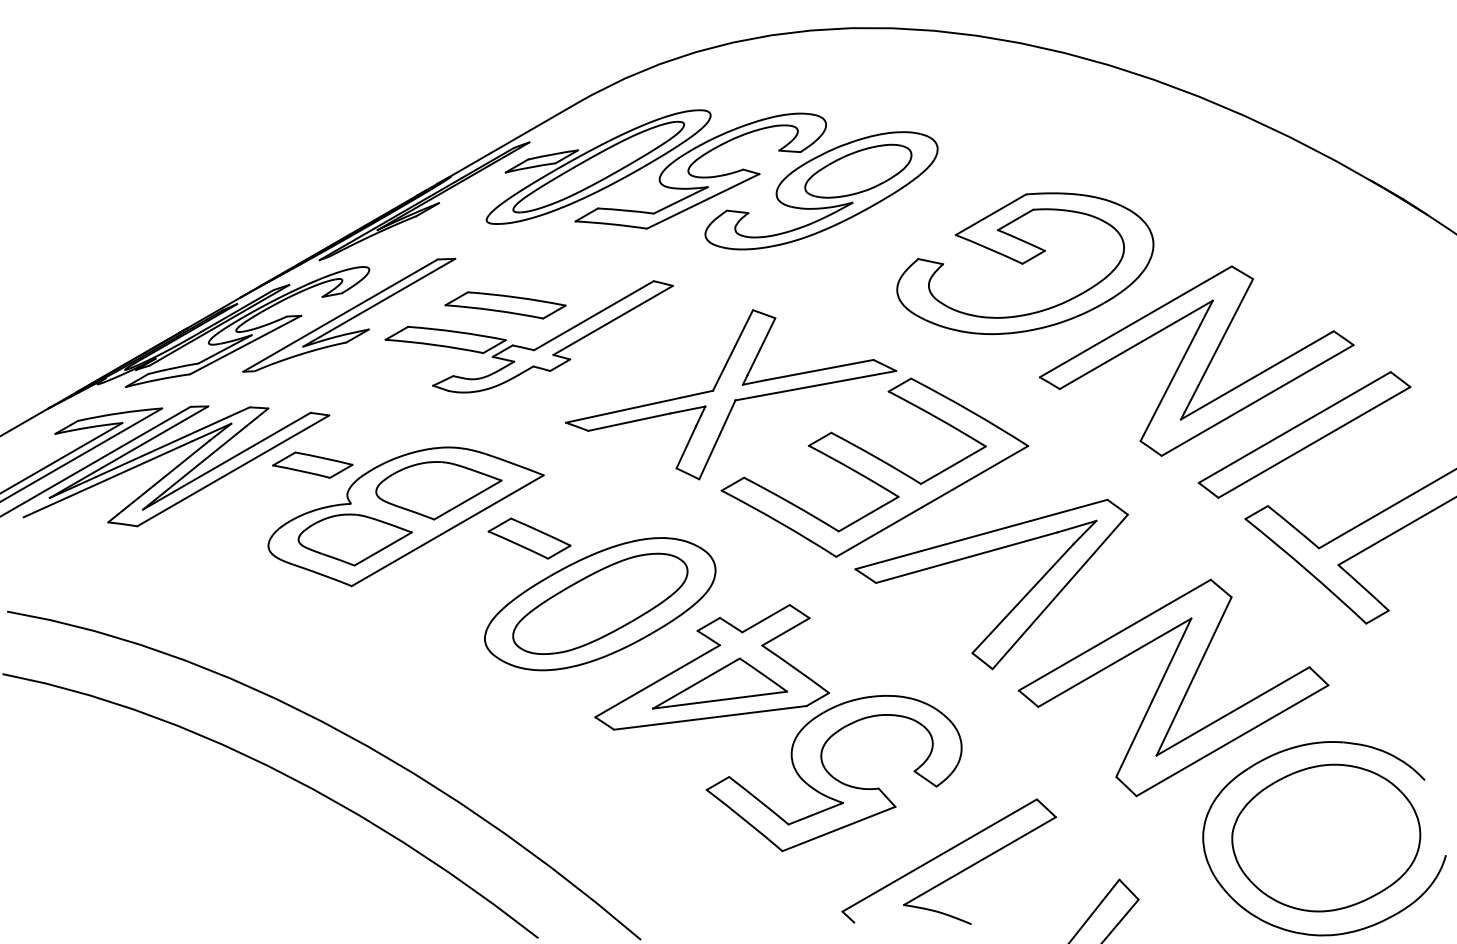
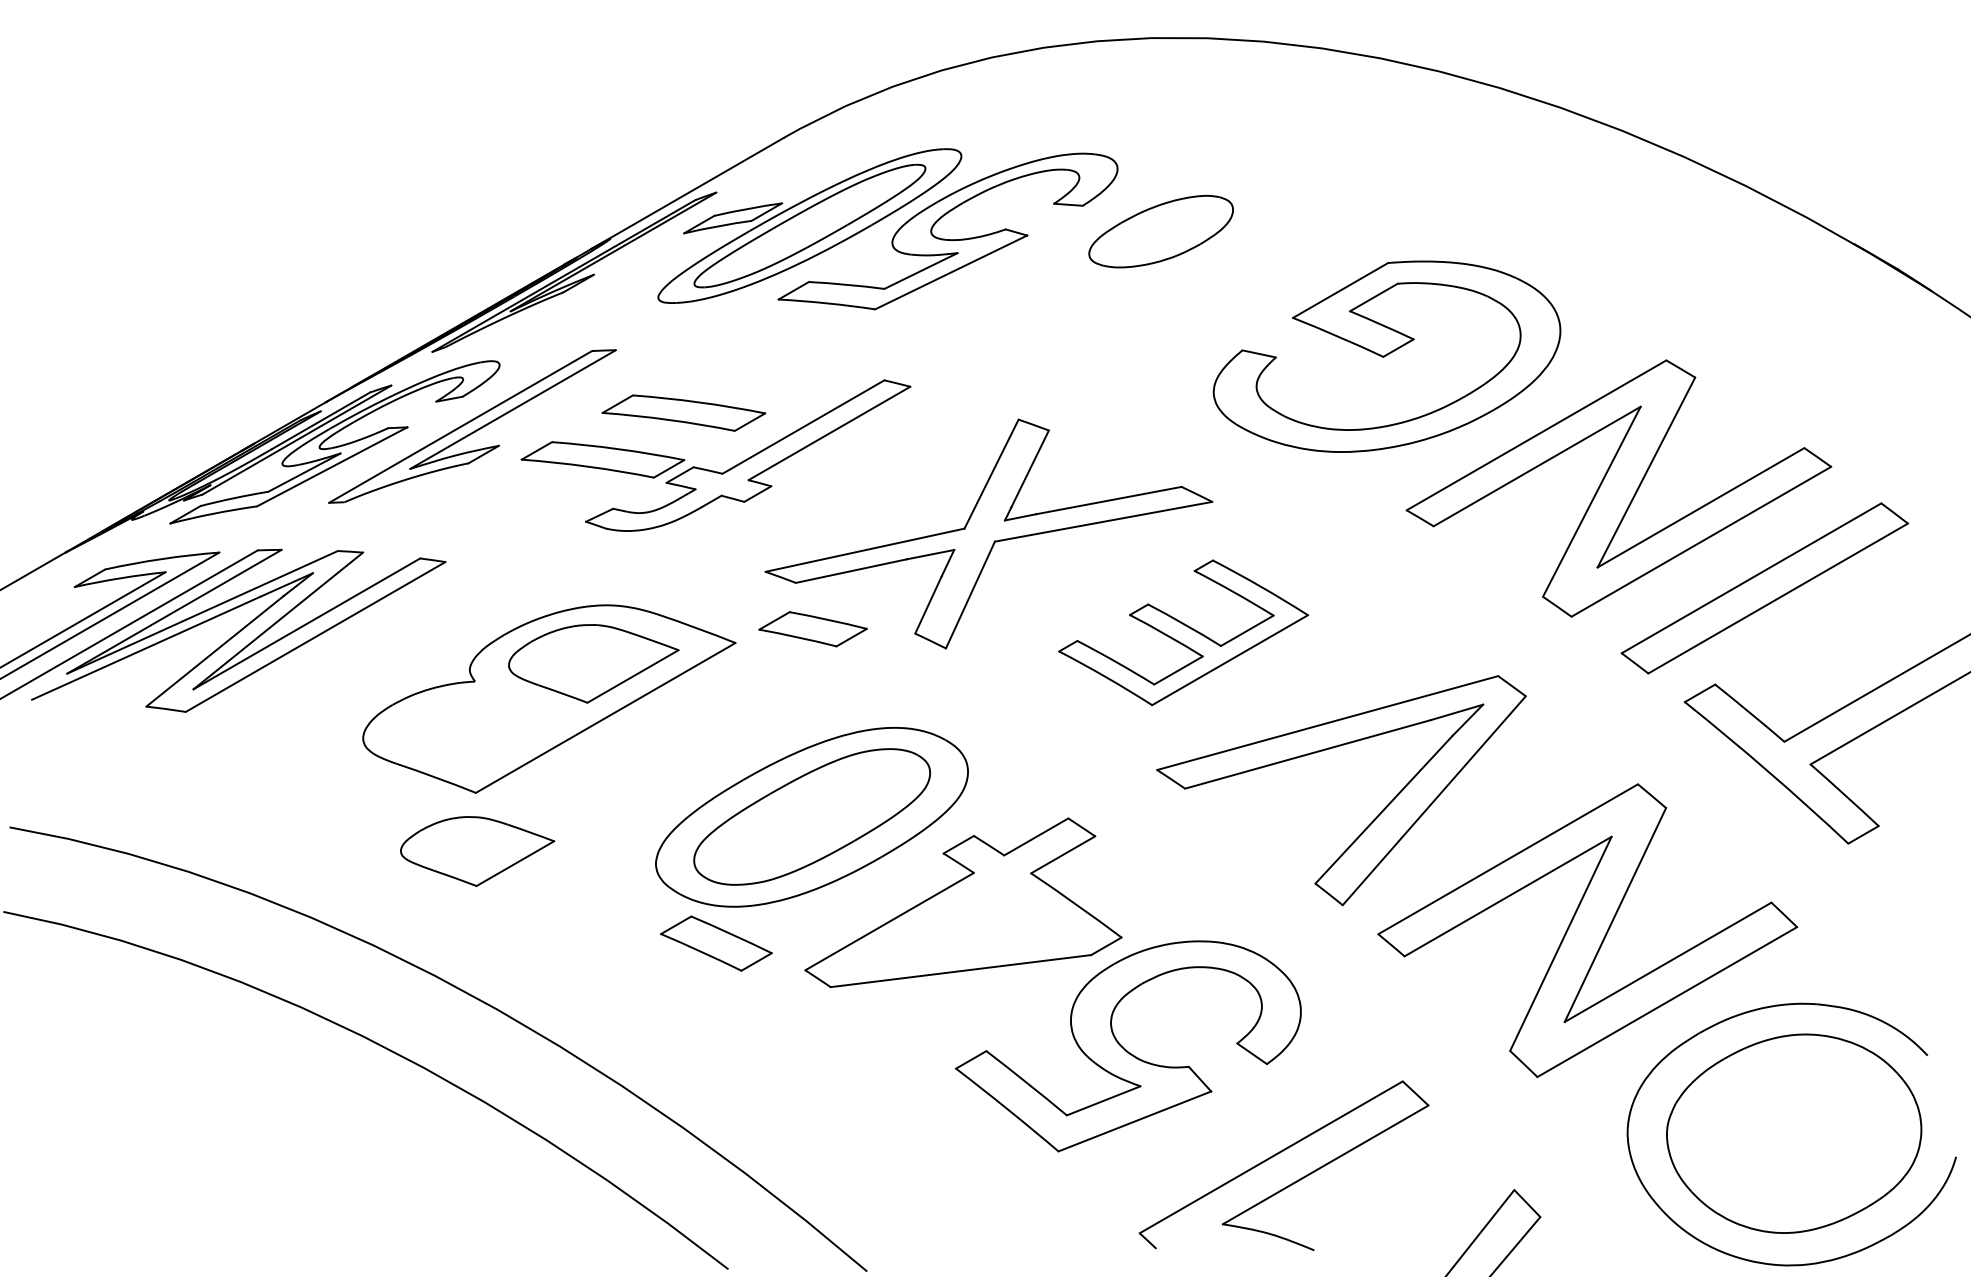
part: (821, 190) -> (1111, 257), removed
part: (312, 465) -> (812, 629), moved
part: (874, 467) -> (1183, 632), size x0.6
part: (529, 538) -> (716, 943), moved
part: (355, 540) -> (477, 851), moved
part: (719, 683) -> (973, 924), removed

